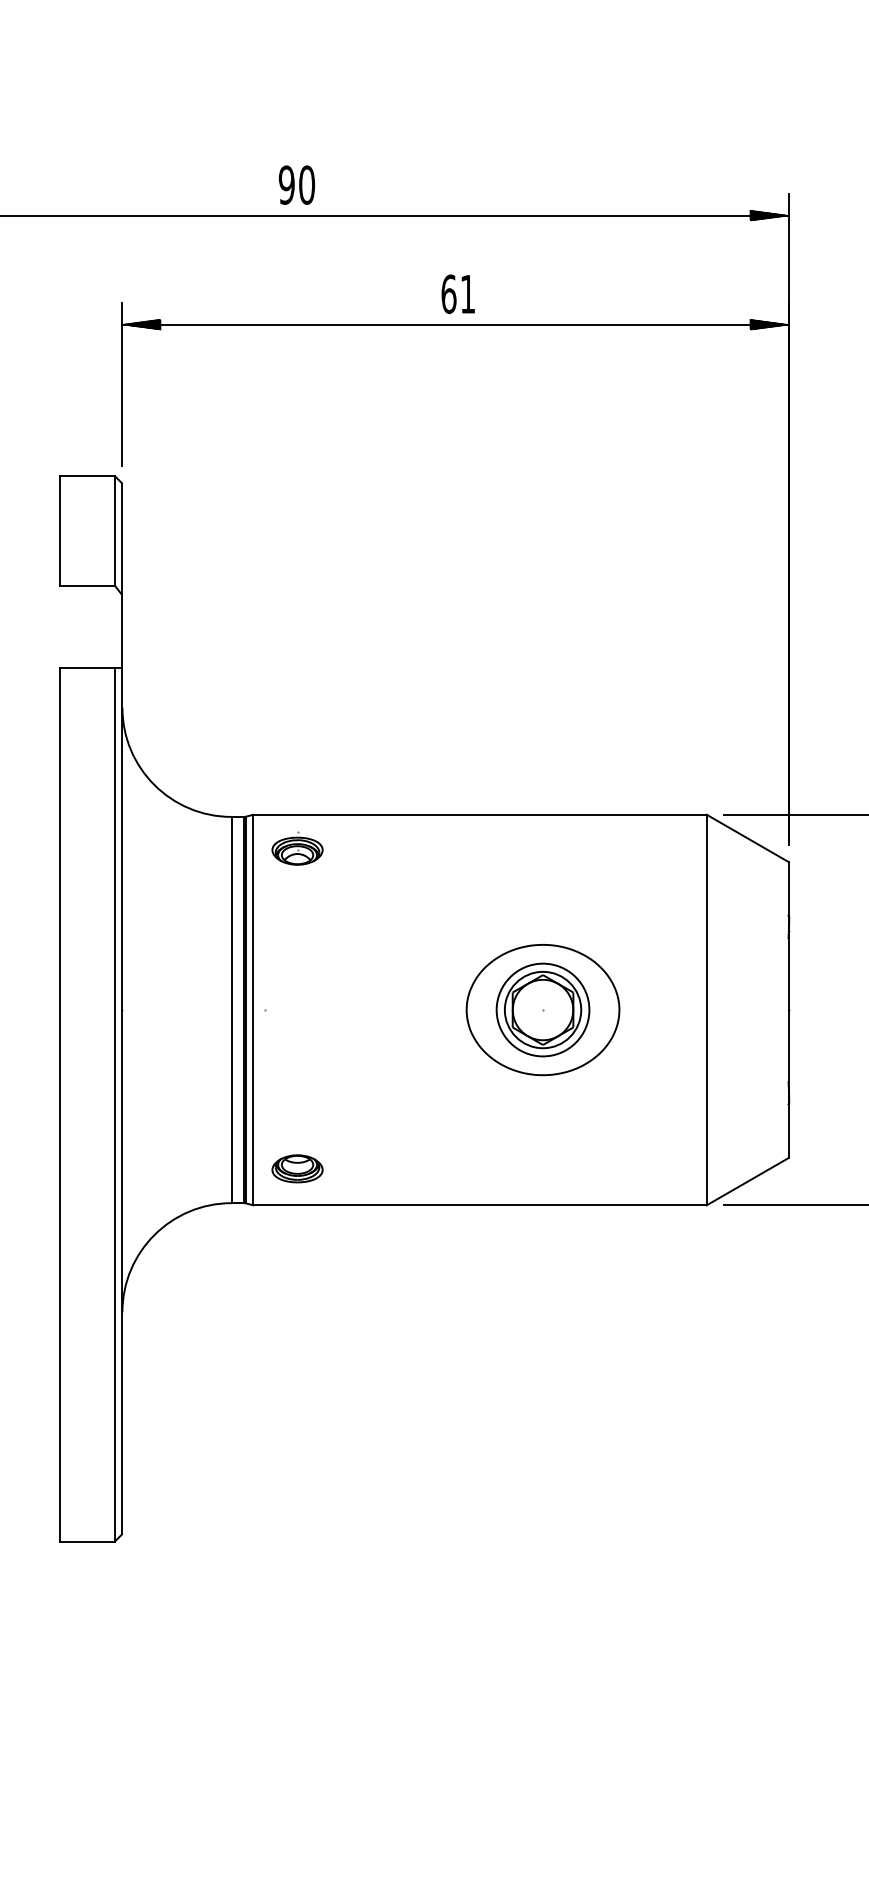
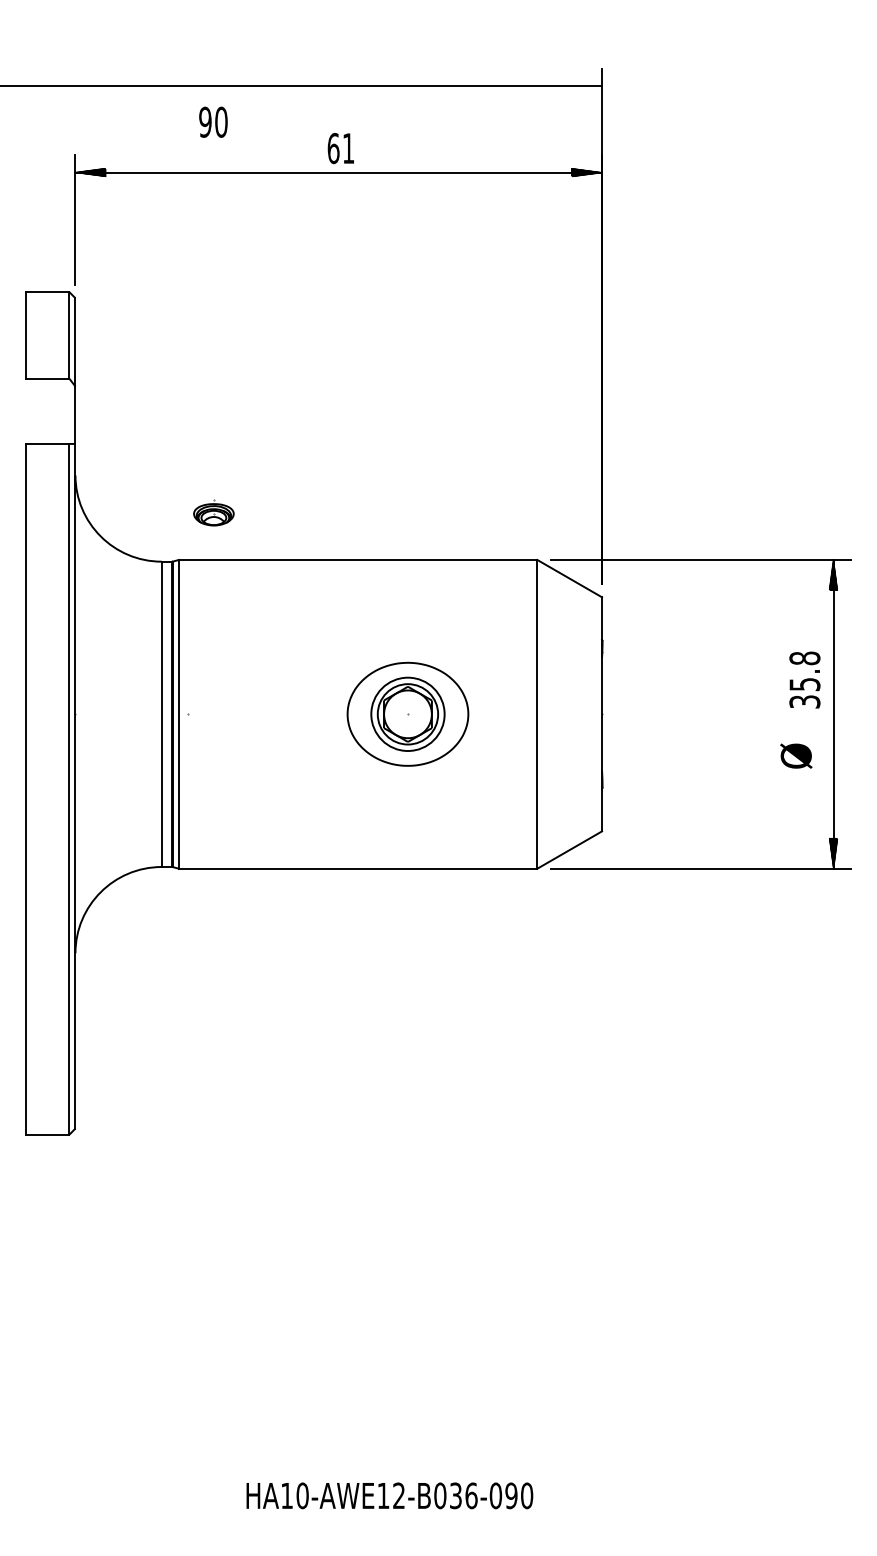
text: (297, 184) -> (213, 121), moved
hatch: (768, 215) -> (586, 86), removed
part: (297, 848) -> (213, 512), moved
part: (297, 1168) -> (213, 839), removed

